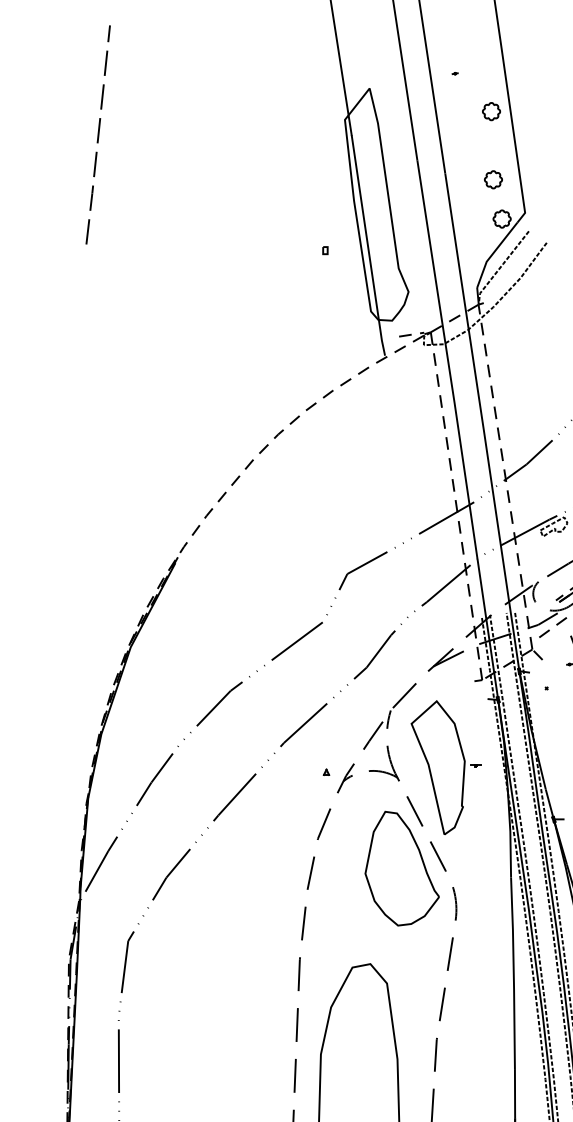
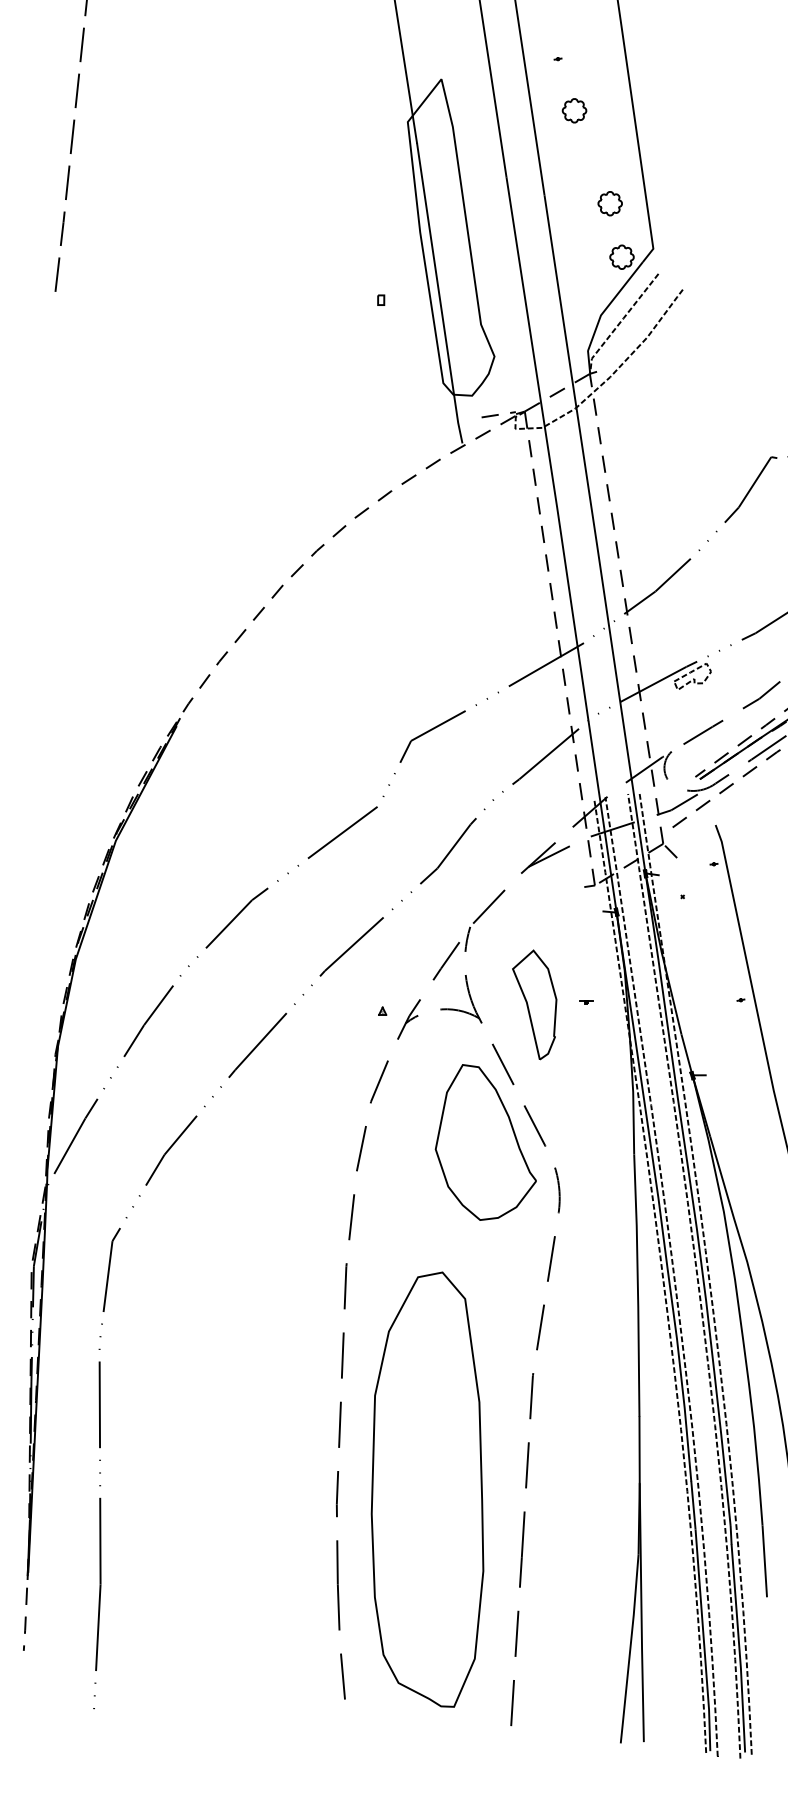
part: (491, 111) -> (574, 110), moved
part: (437, 767) -> (534, 1004), size x0.6

